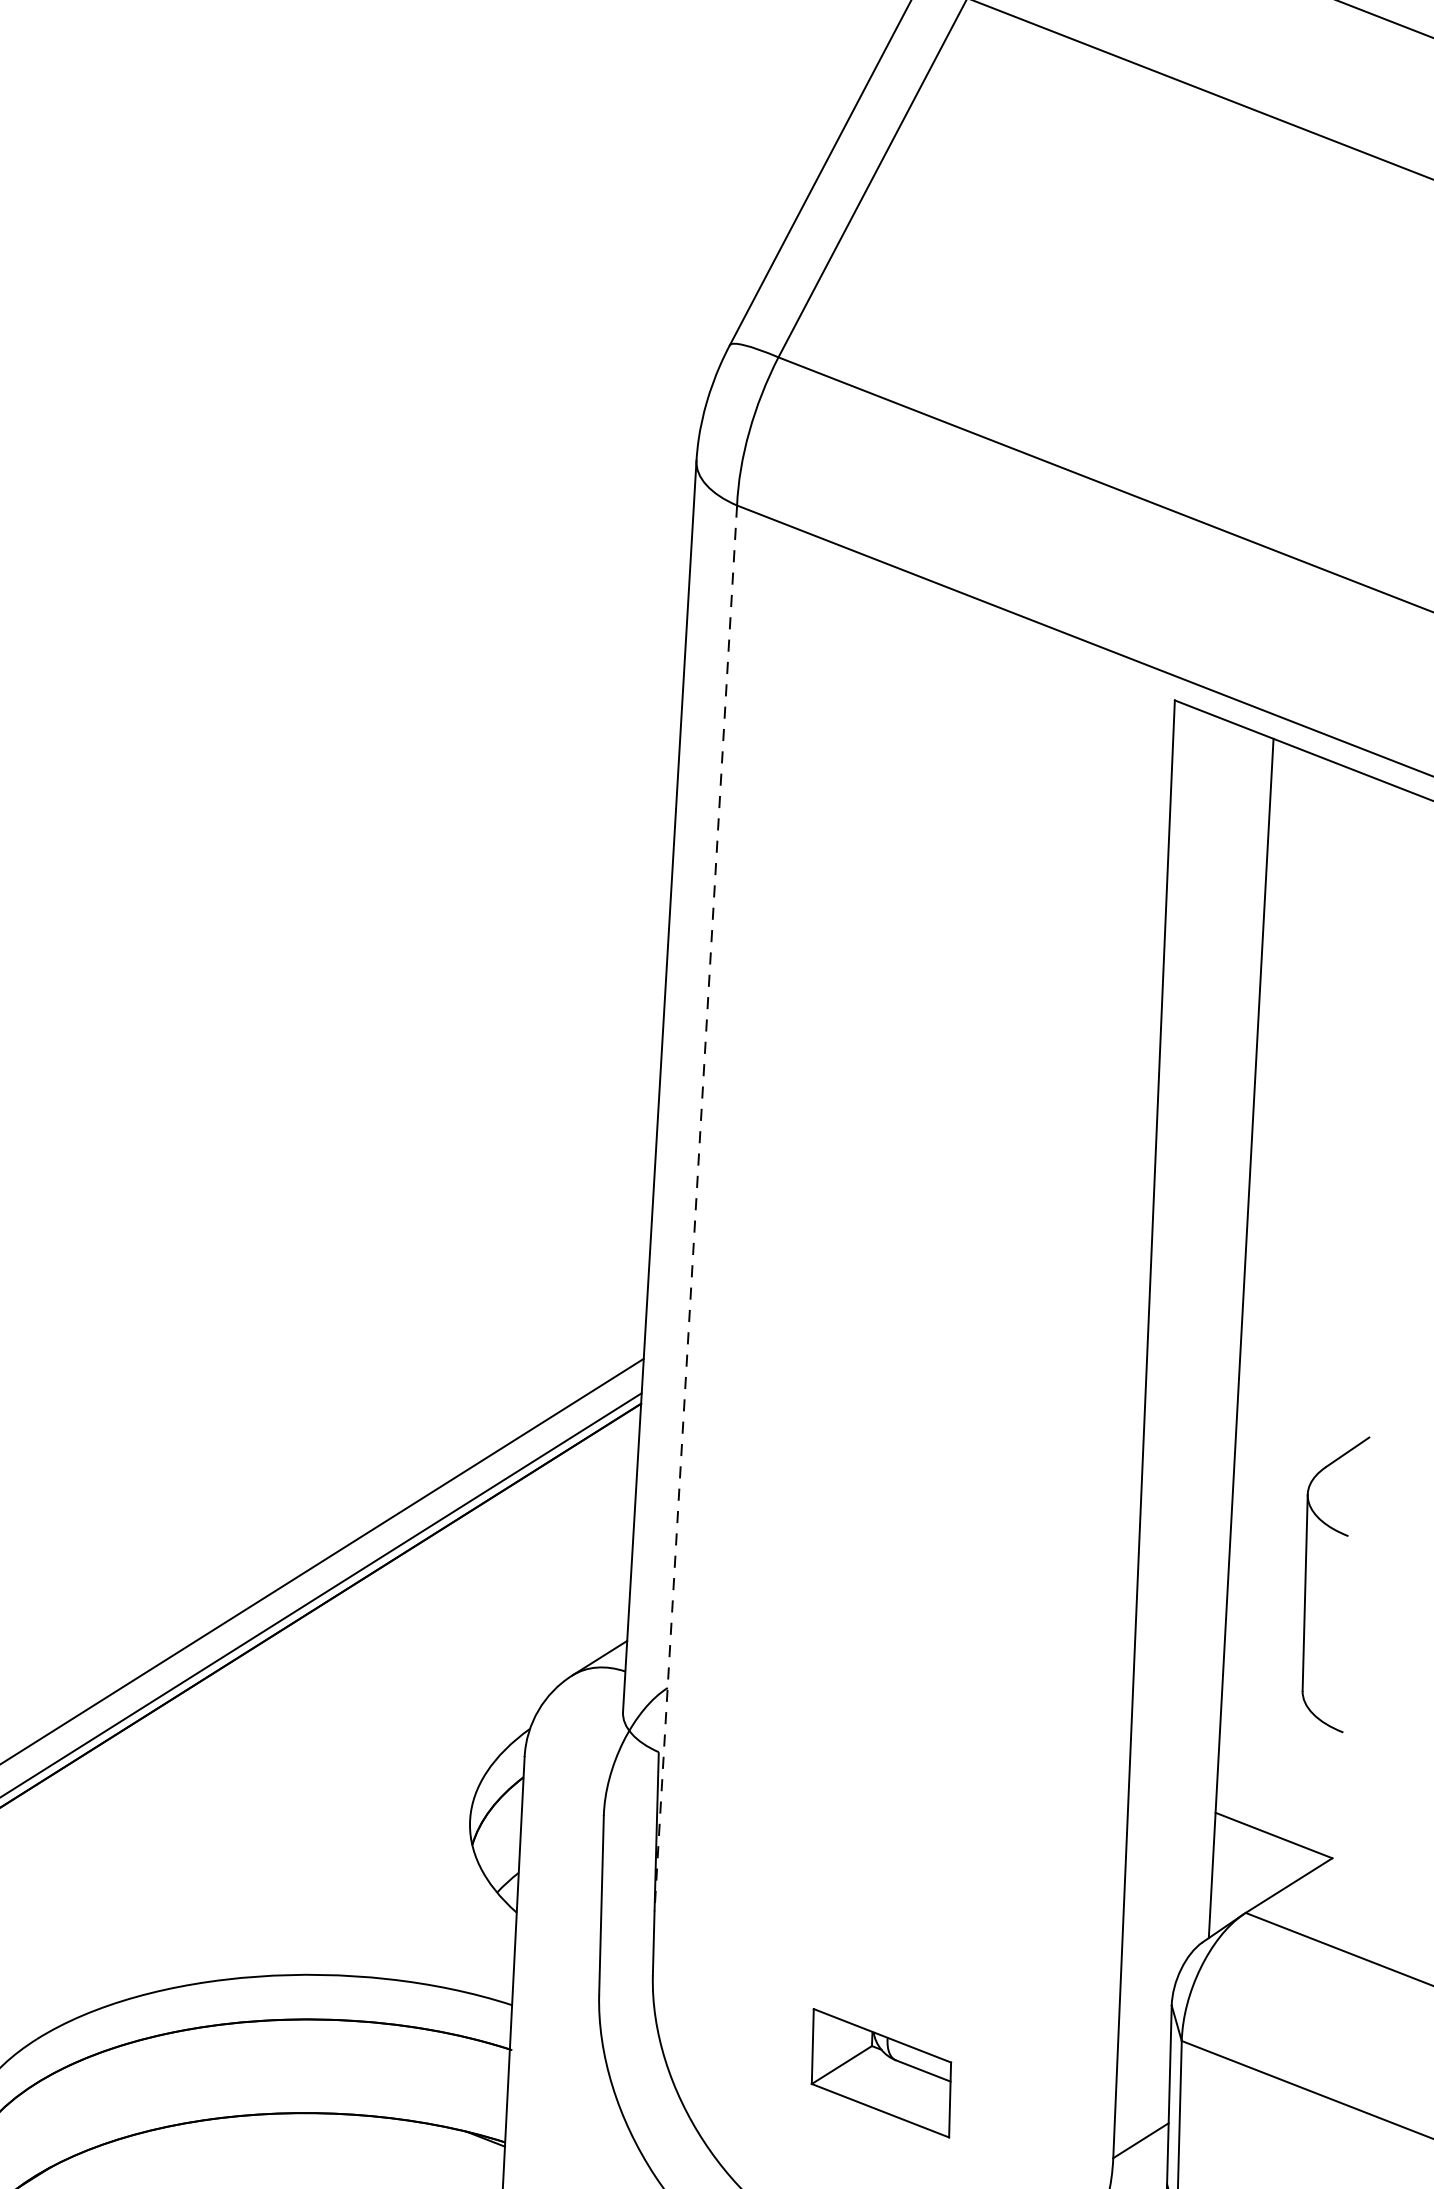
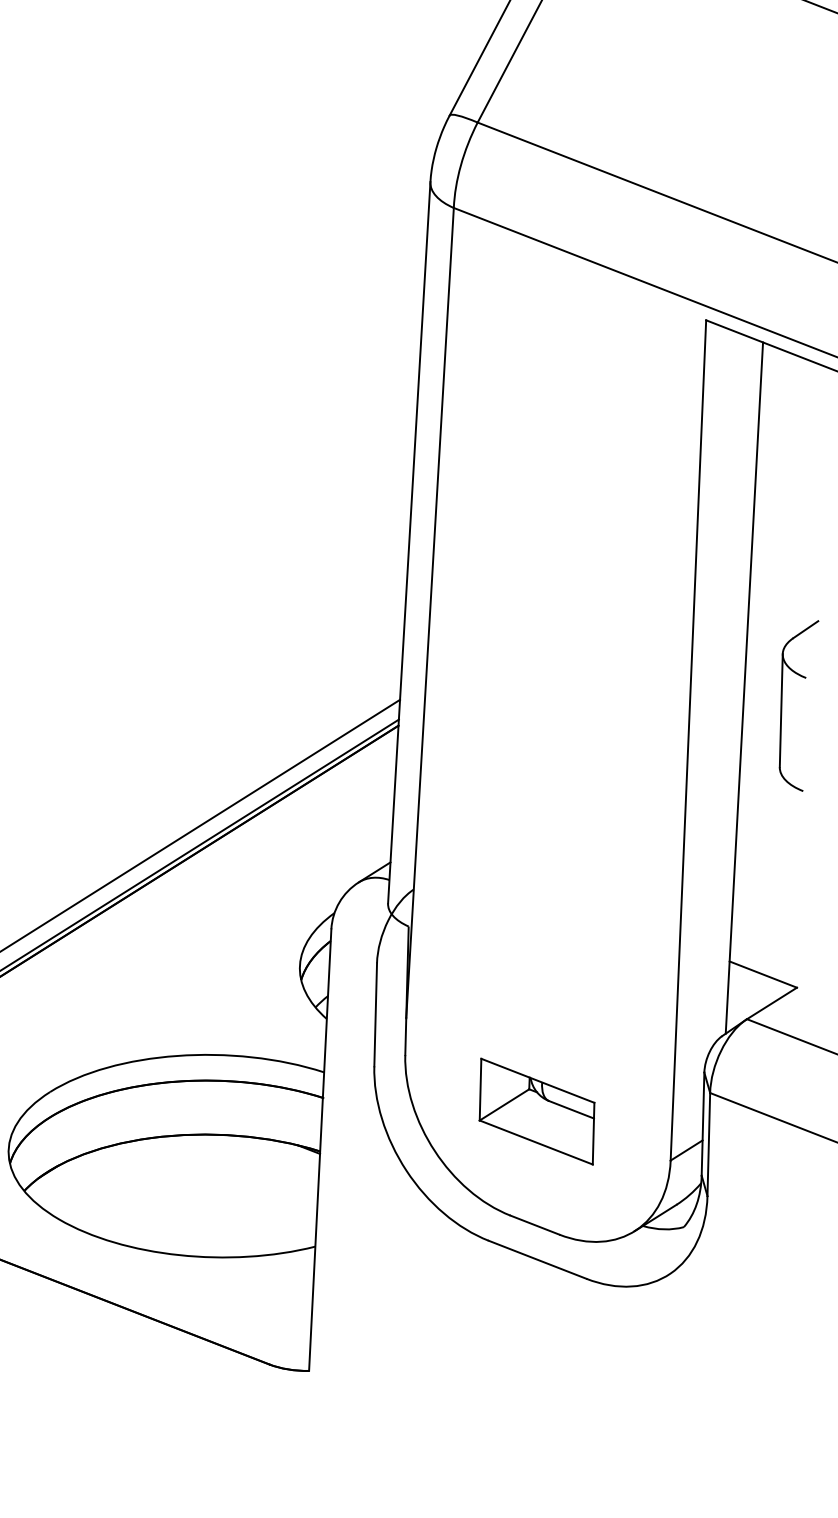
line: (696, 1209) -> (430, 613), dashed -> solid
part: (1307, 1583) -> (782, 705), moved
part: (880, 2073) -> (536, 1111), size x1.43

